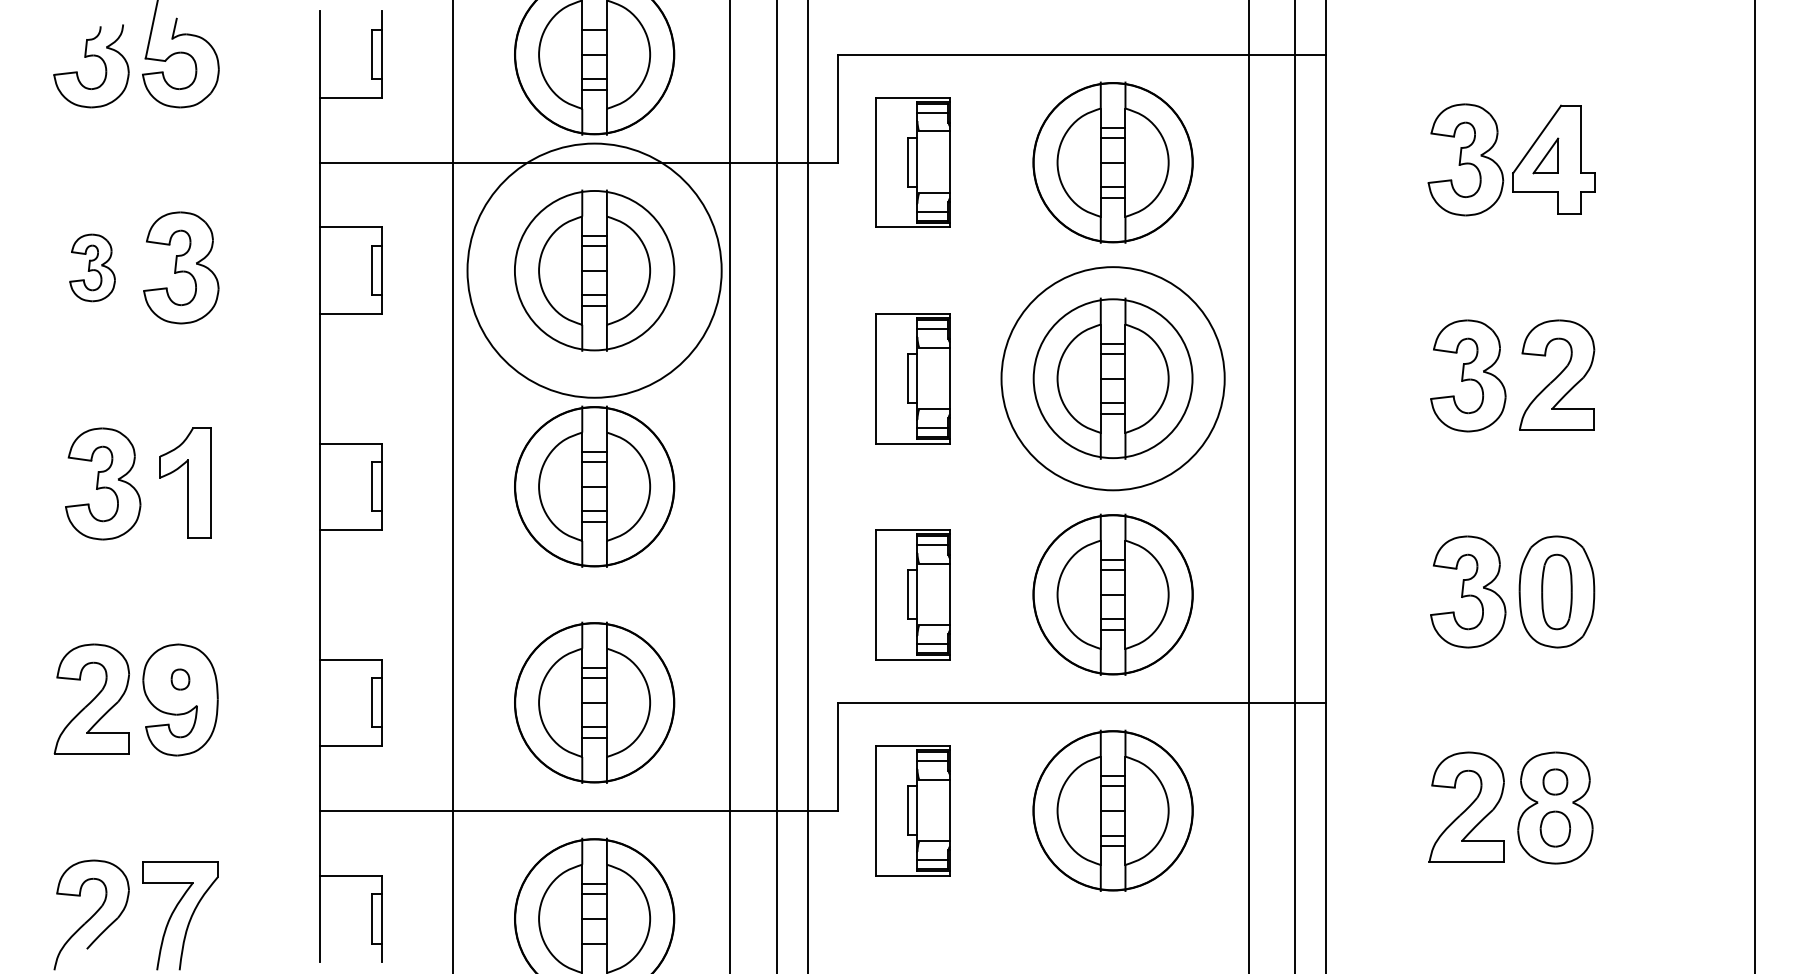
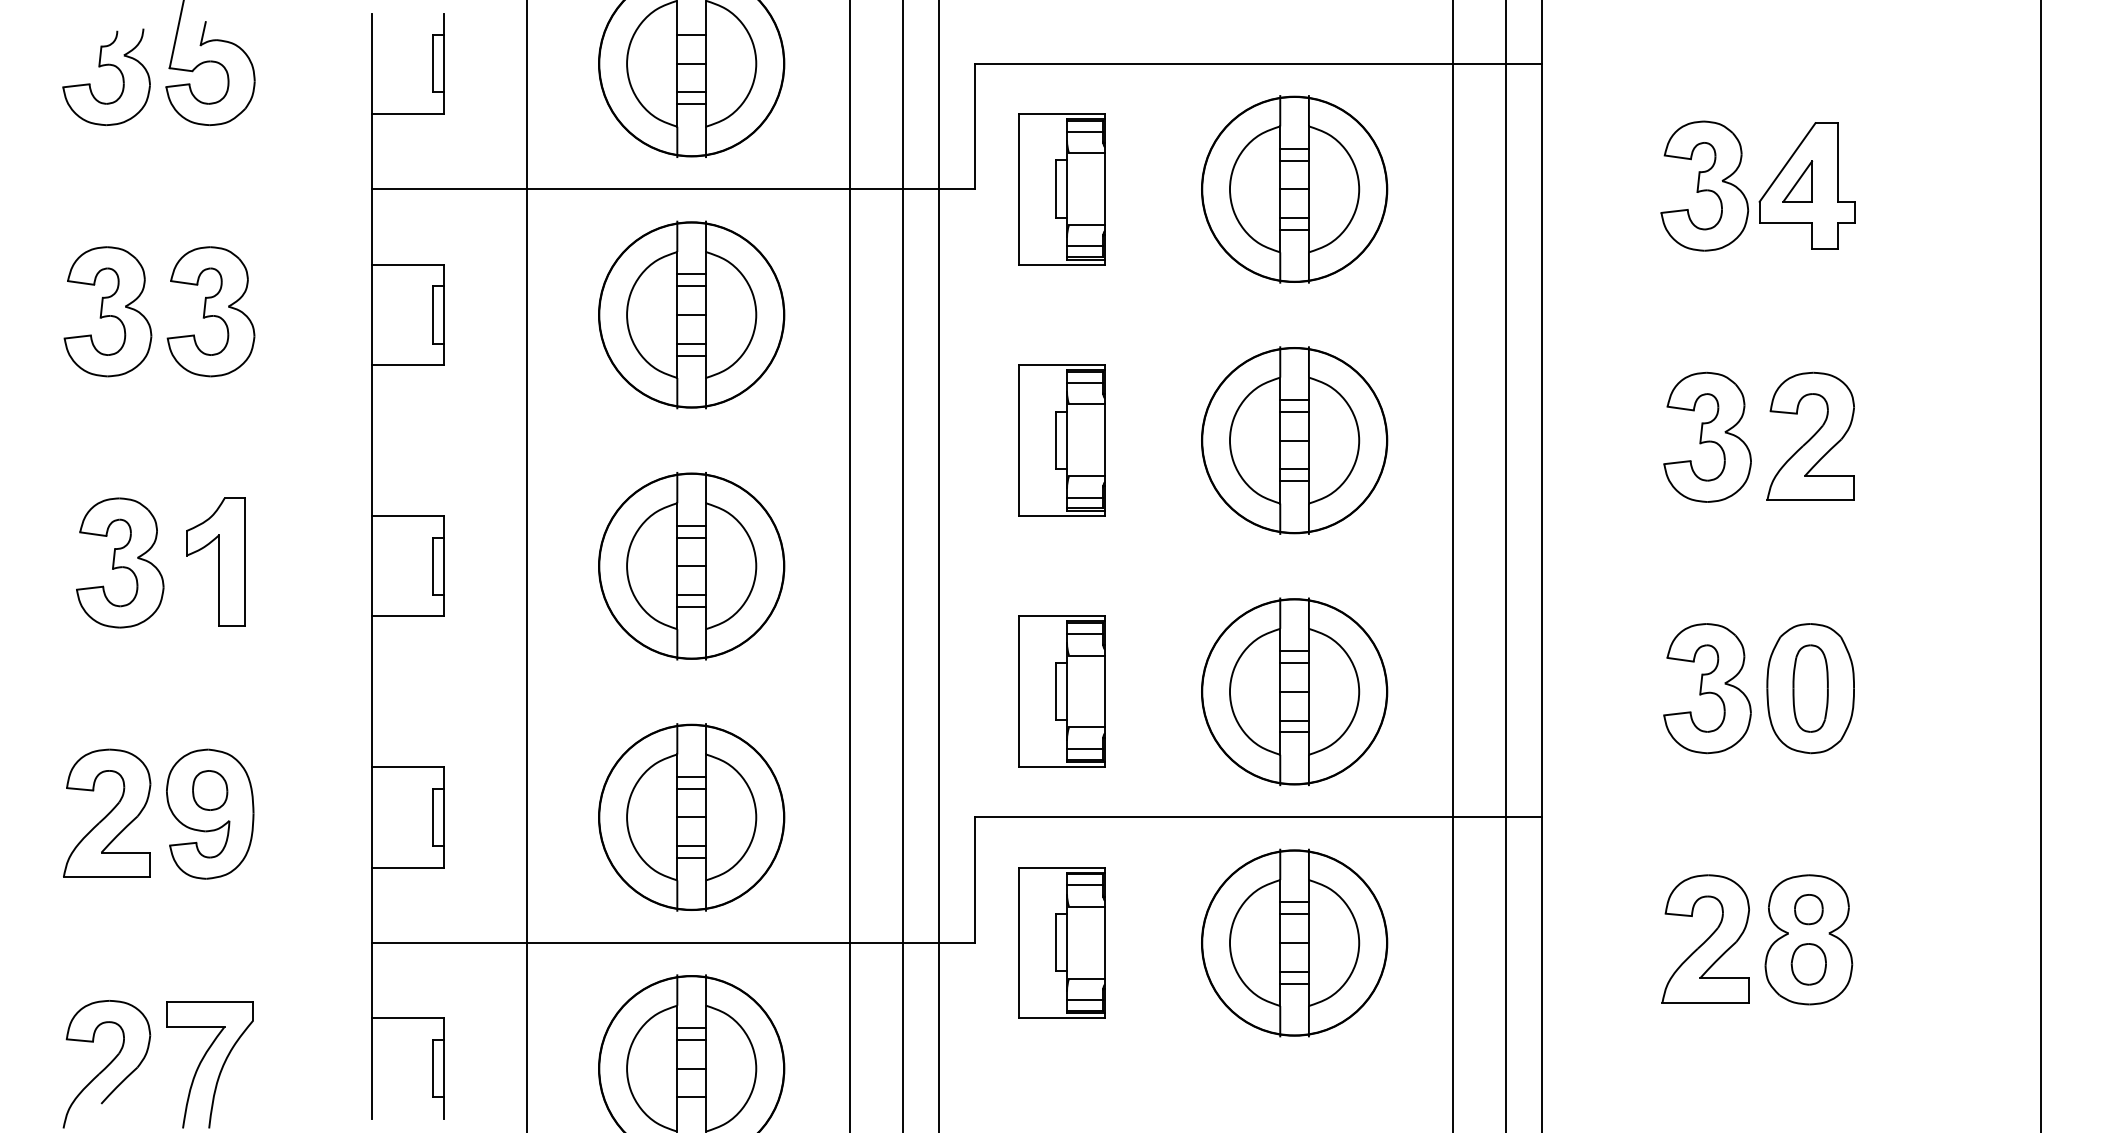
part: (92, 267) -> (107, 311), size x1.67
circle: (594, 270) -> (691, 314), size x0.62
circle: (1112, 378) -> (1293, 440), size x0.71
part: (180, 679) -> (210, 790), size x1.67

